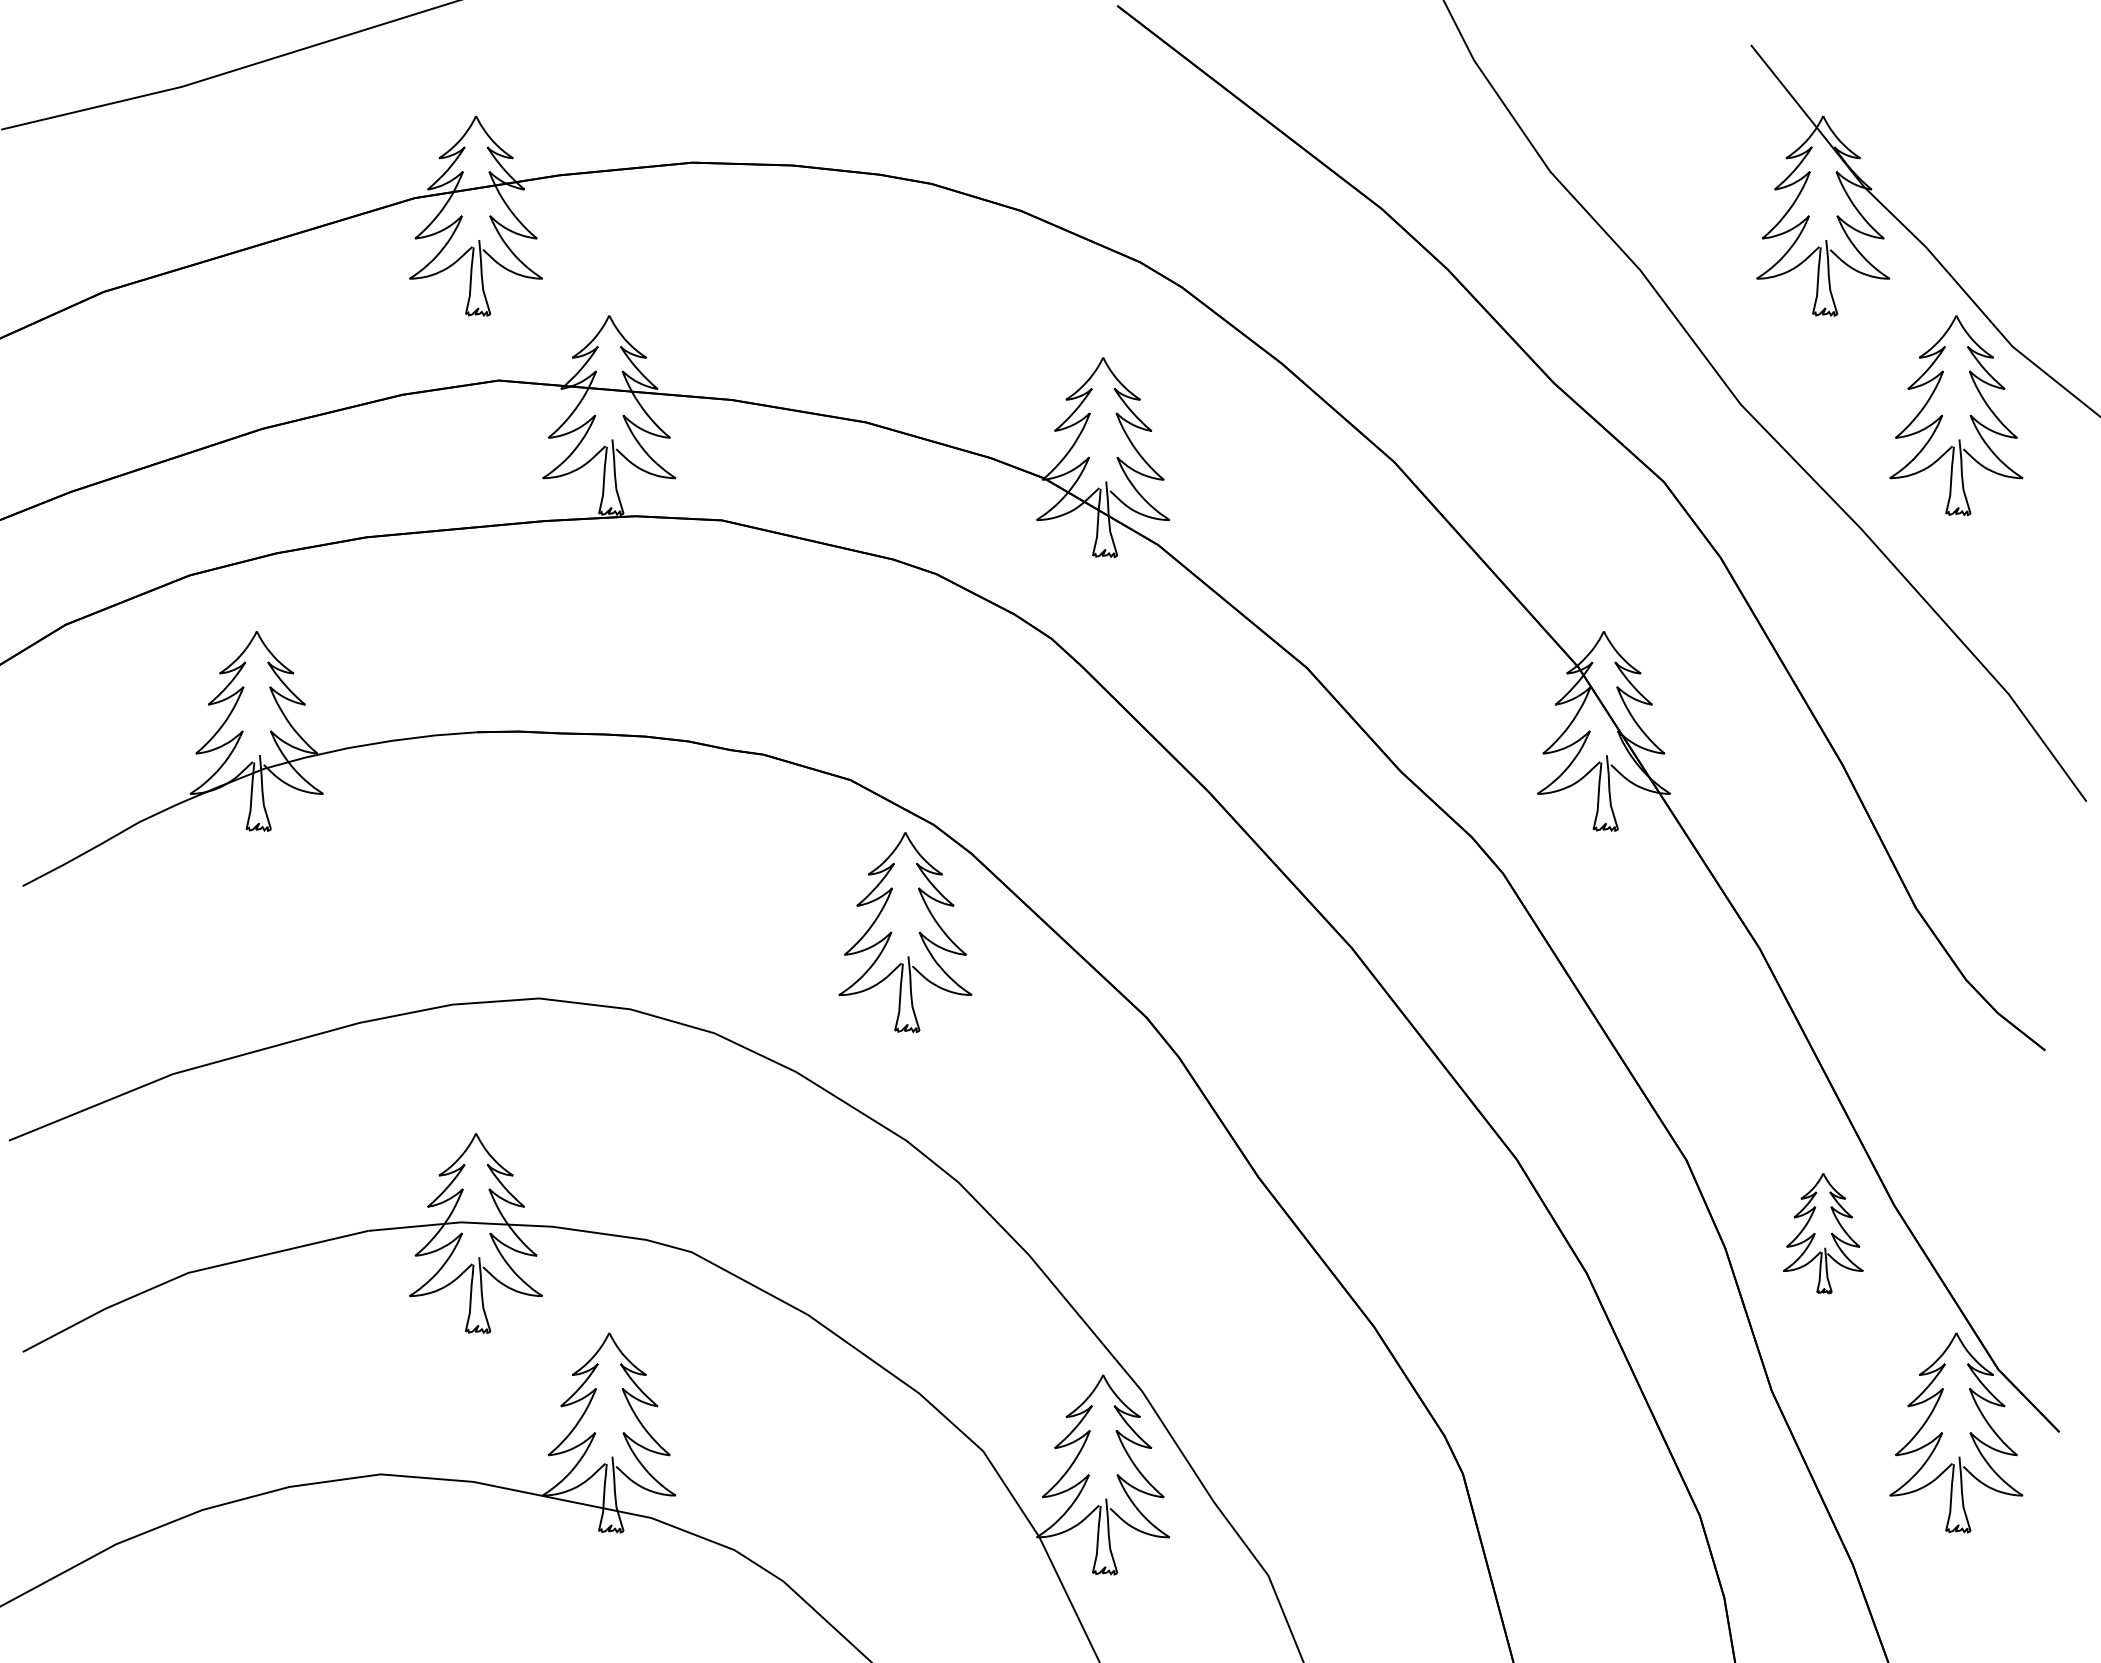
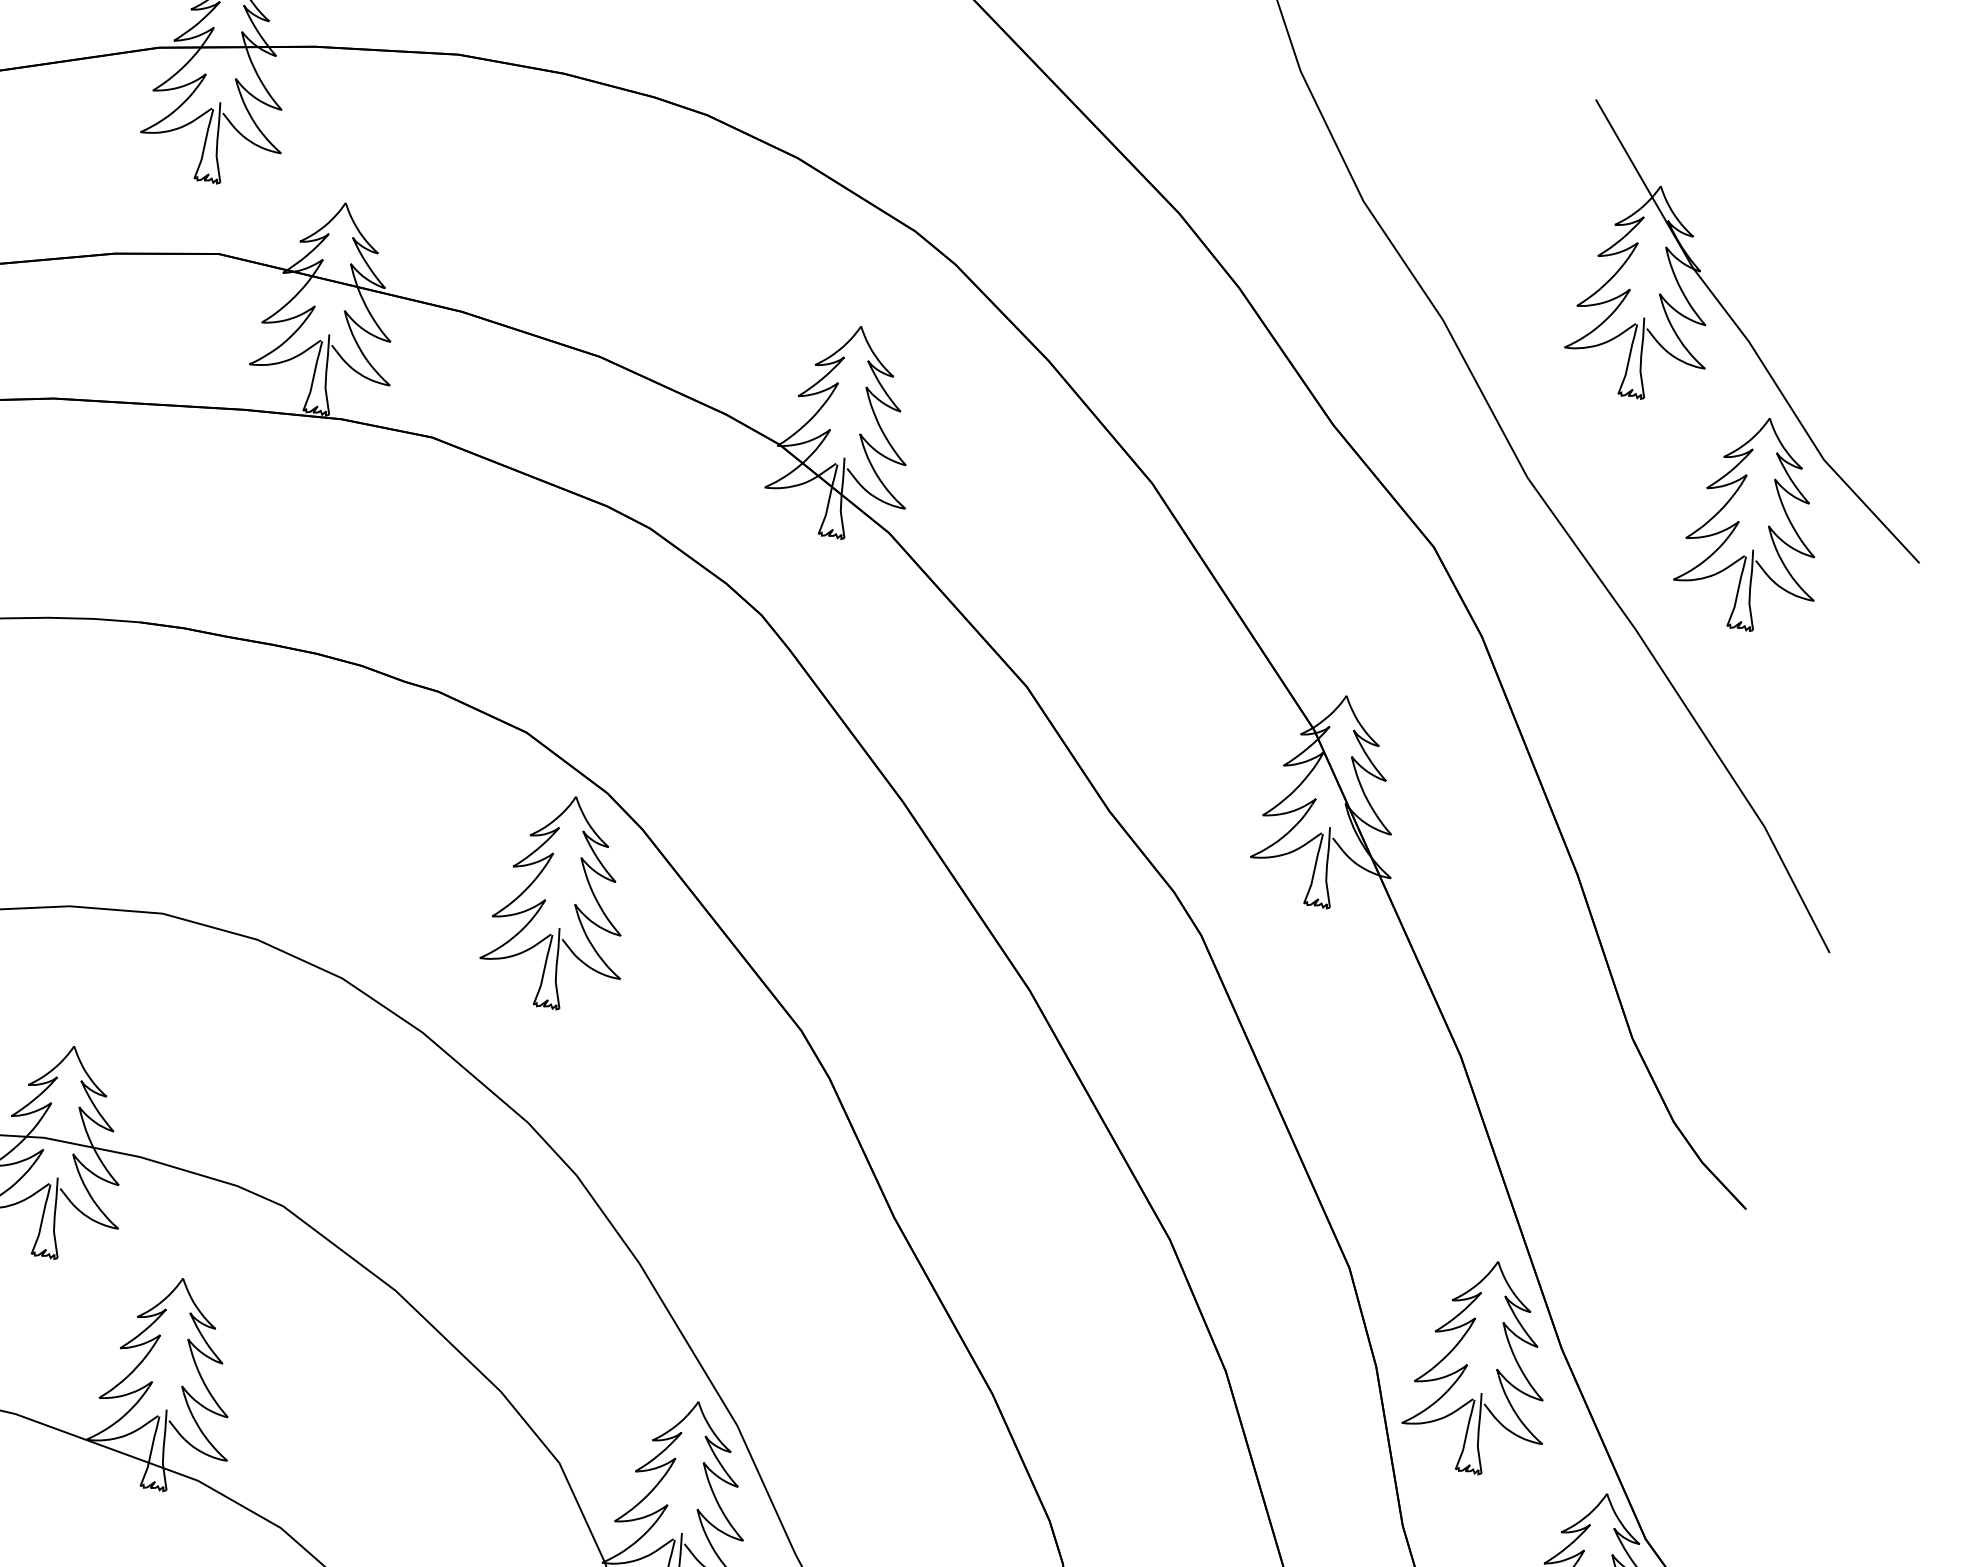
part: (1823, 1233) -> (1482, 1367), size x1.67

